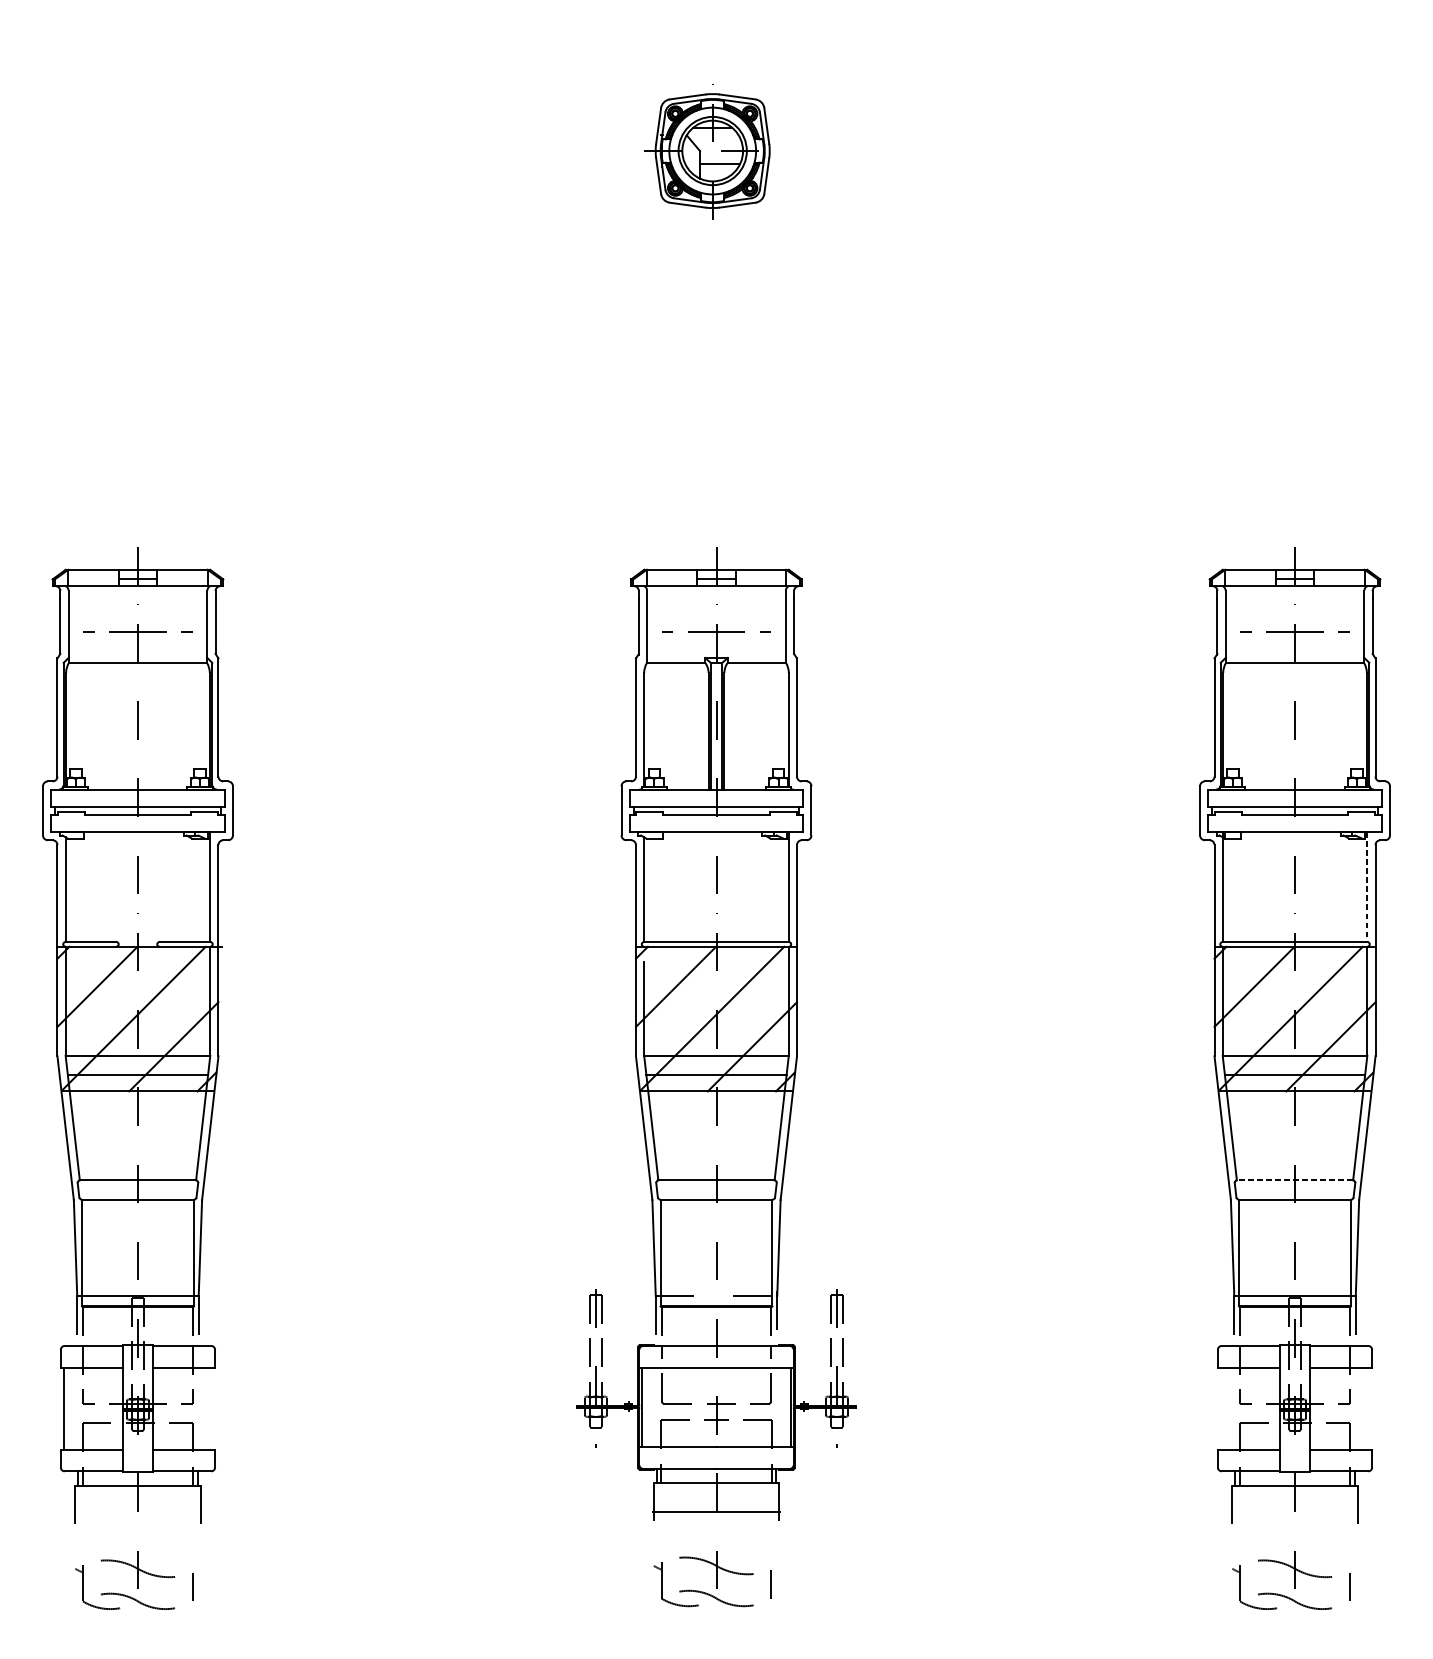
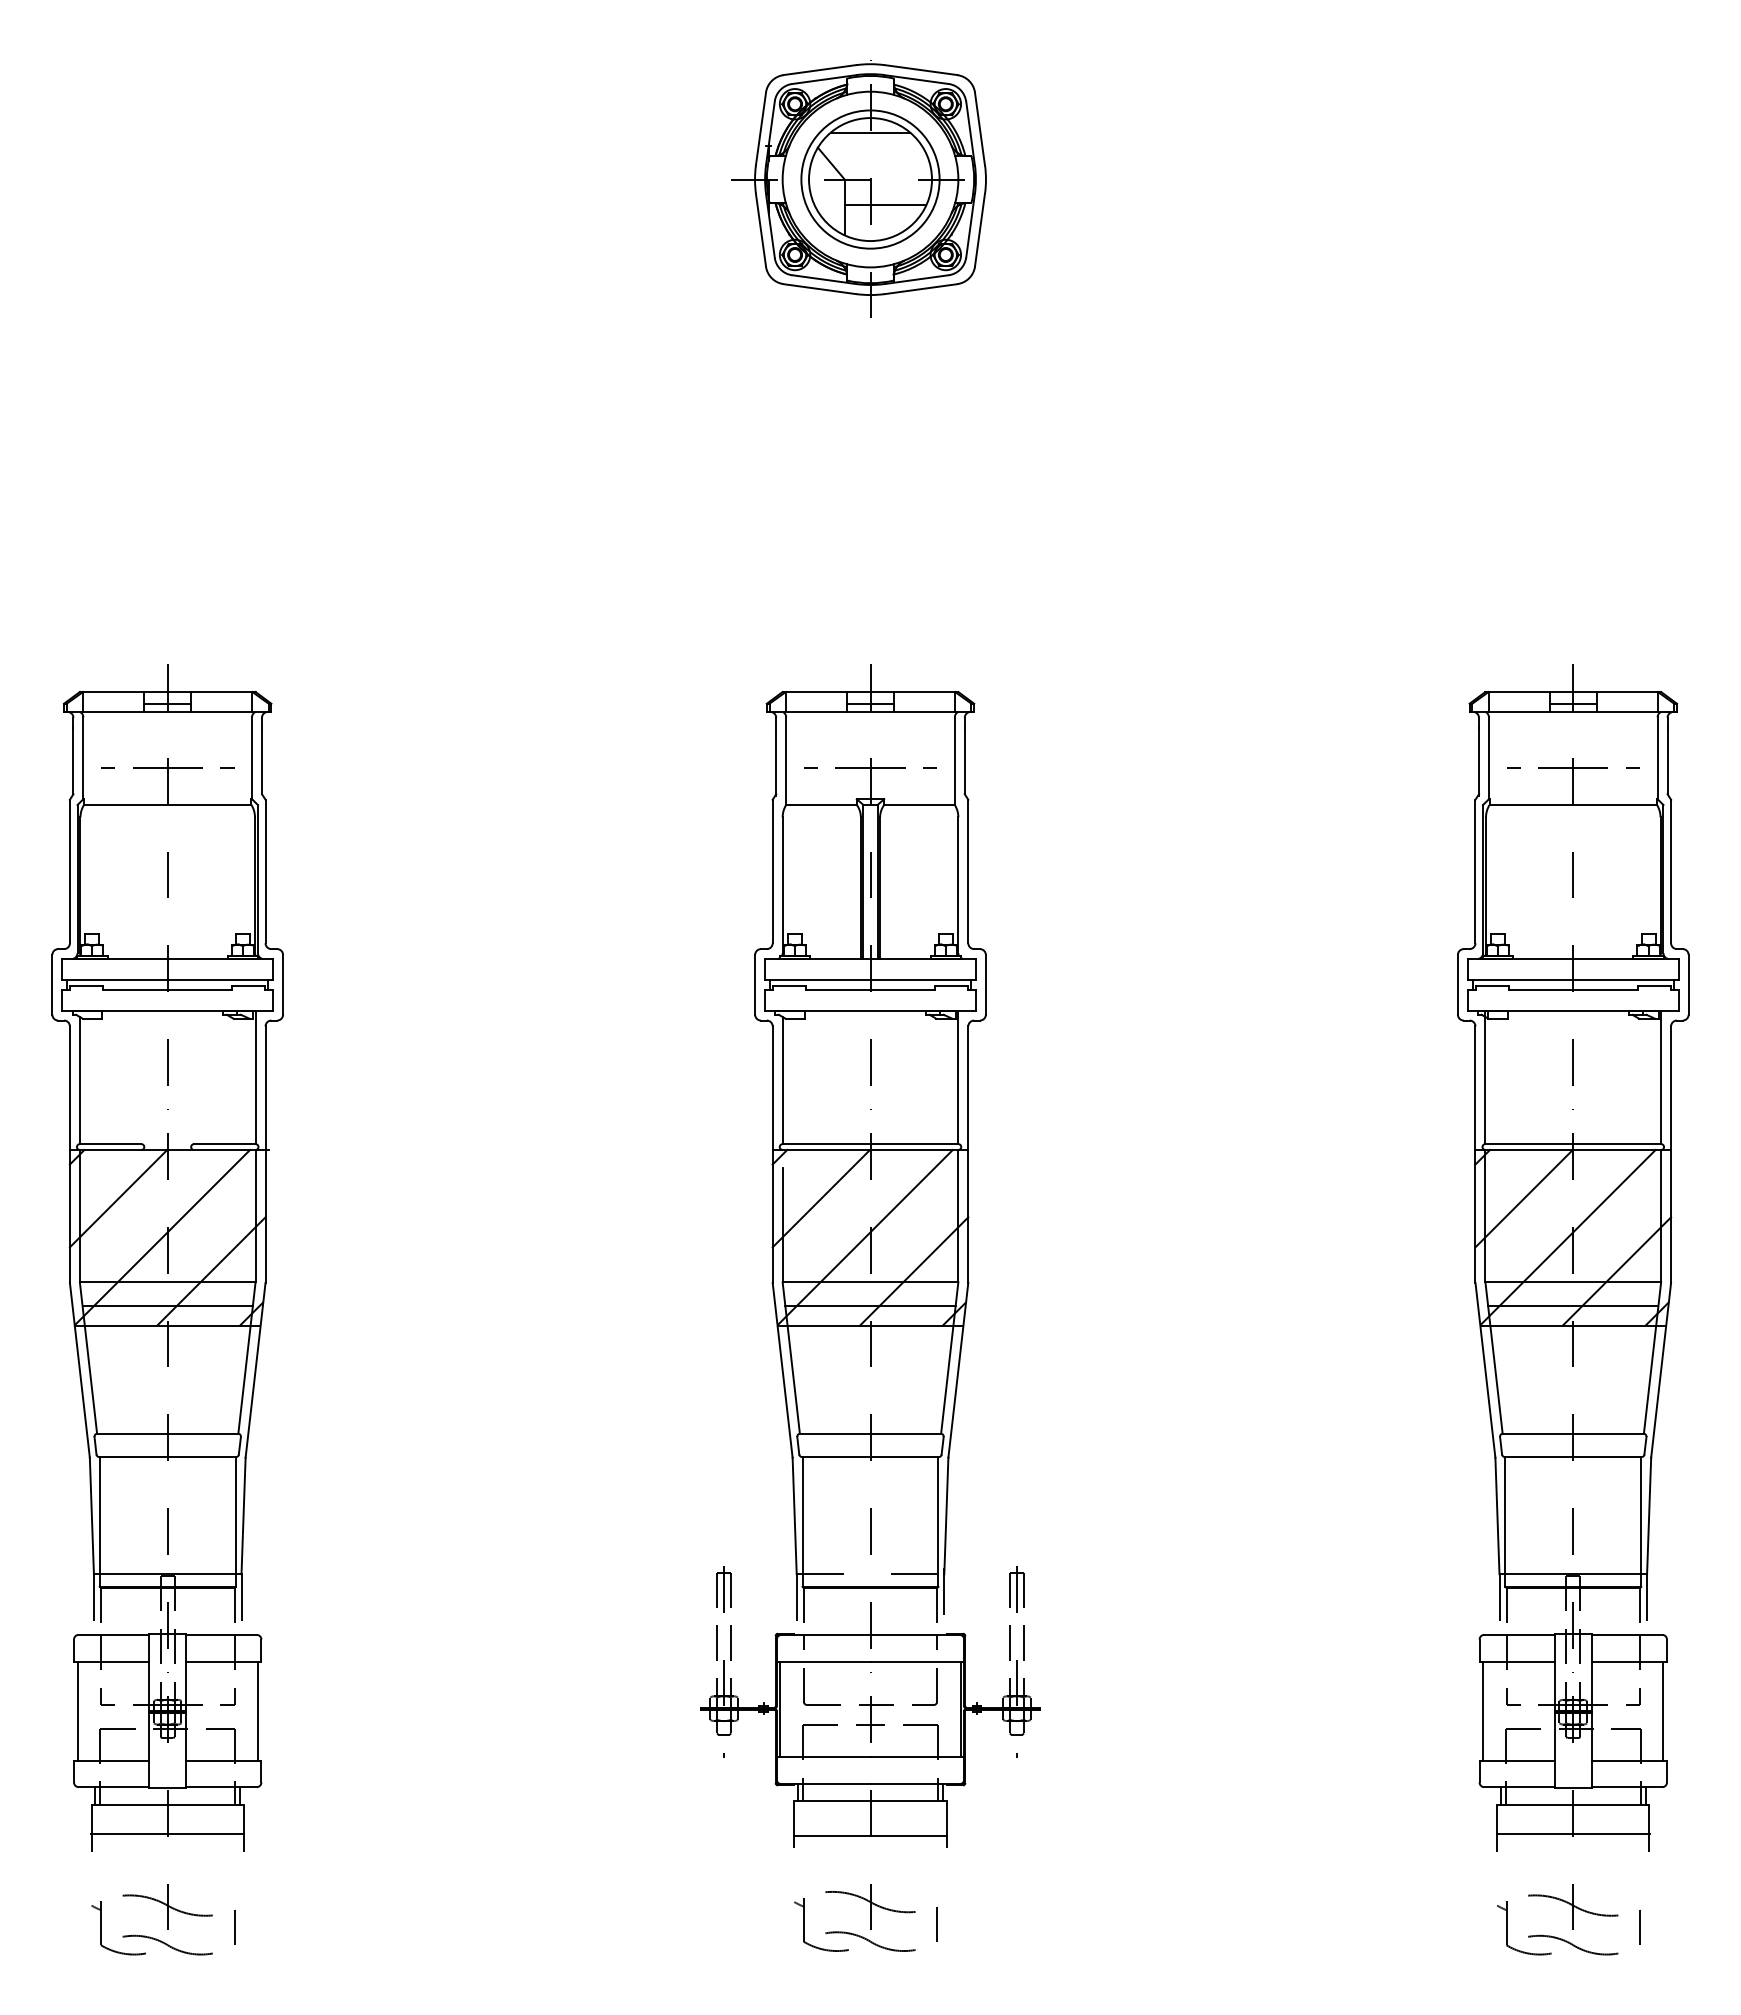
part: (706, 155) -> (858, 188), size x1.67
line: (1367, 887) -> (1661, 1077), dashed -> solid
line: (1295, 1180) -> (1573, 1433), dashed -> solid
line: (211, 1408) -> (257, 1710), added
line: (1221, 1408) -> (1483, 1710), added
line: (1369, 1408) -> (1663, 1710), added
line: (137, 1510) -> (167, 1834), added
line: (1295, 1510) -> (1573, 1834), added

